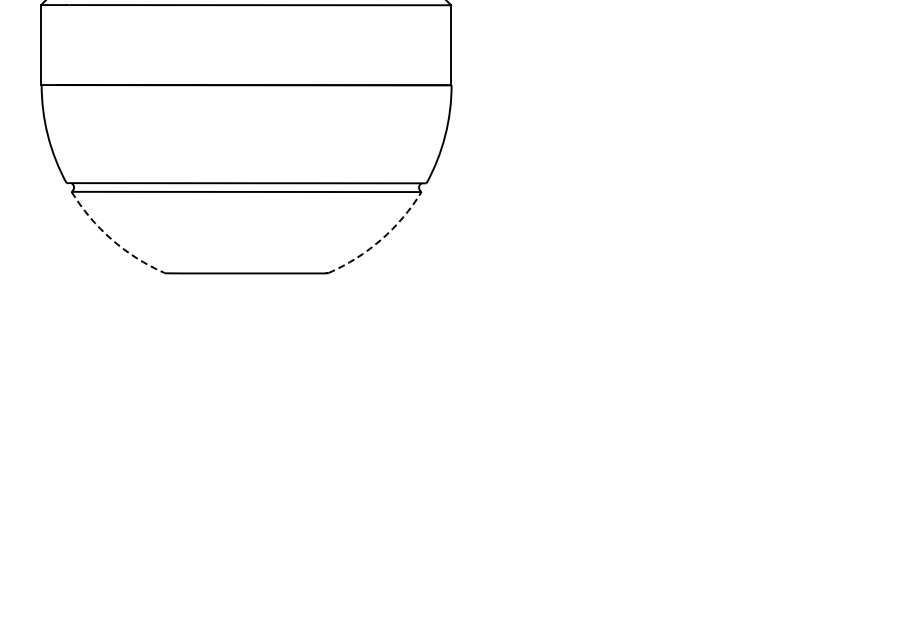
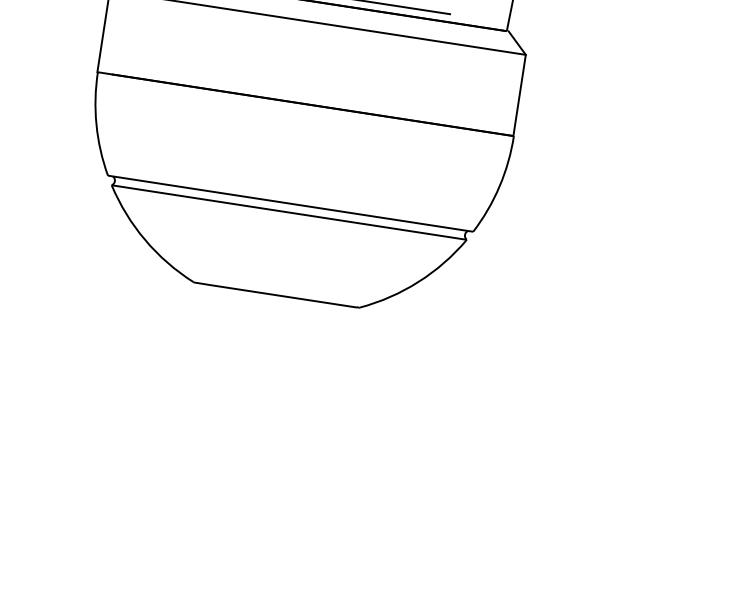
arc: (111, 239) -> (144, 239), dashed -> solid
arc: (381, 239) -> (418, 281), dashed -> solid

